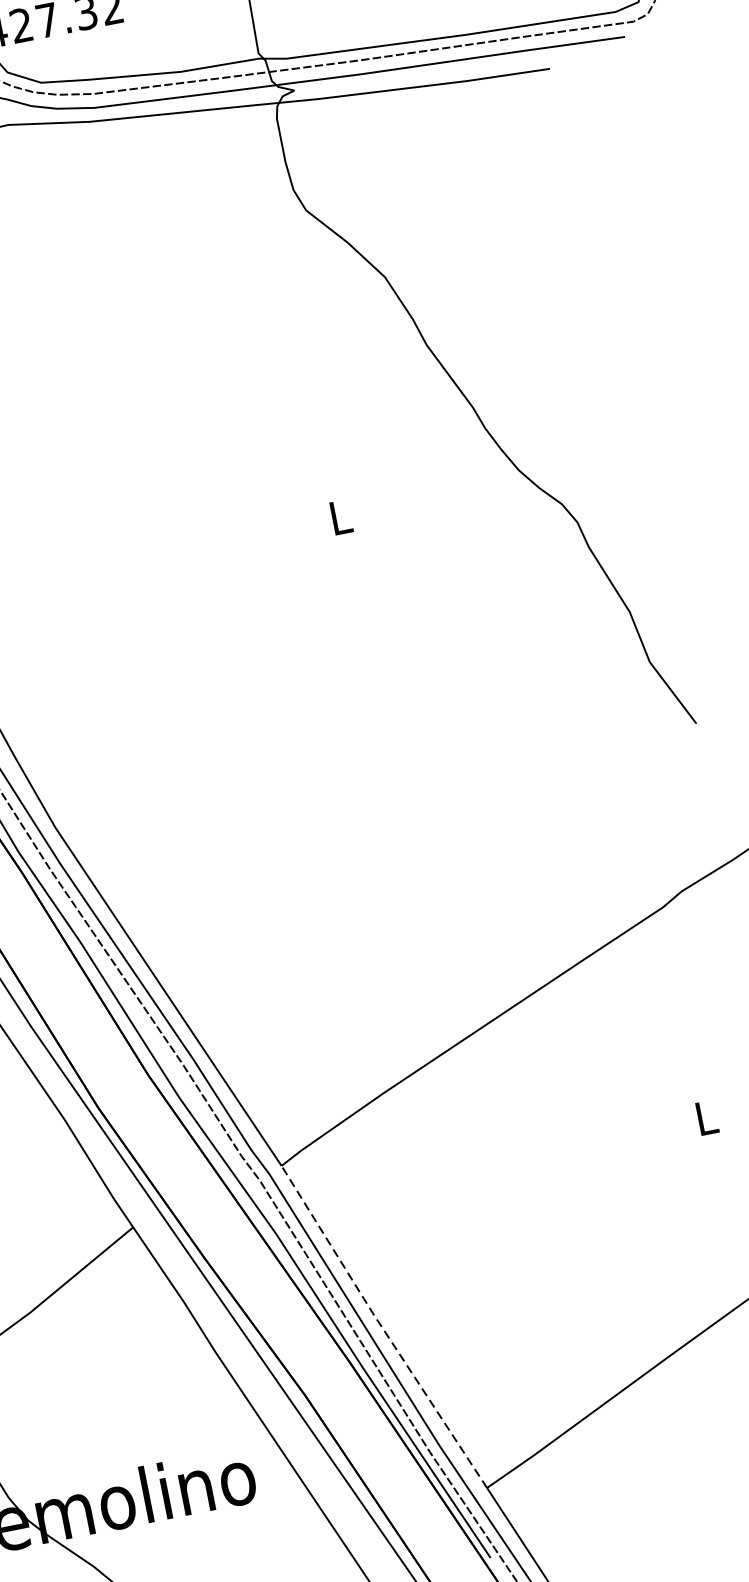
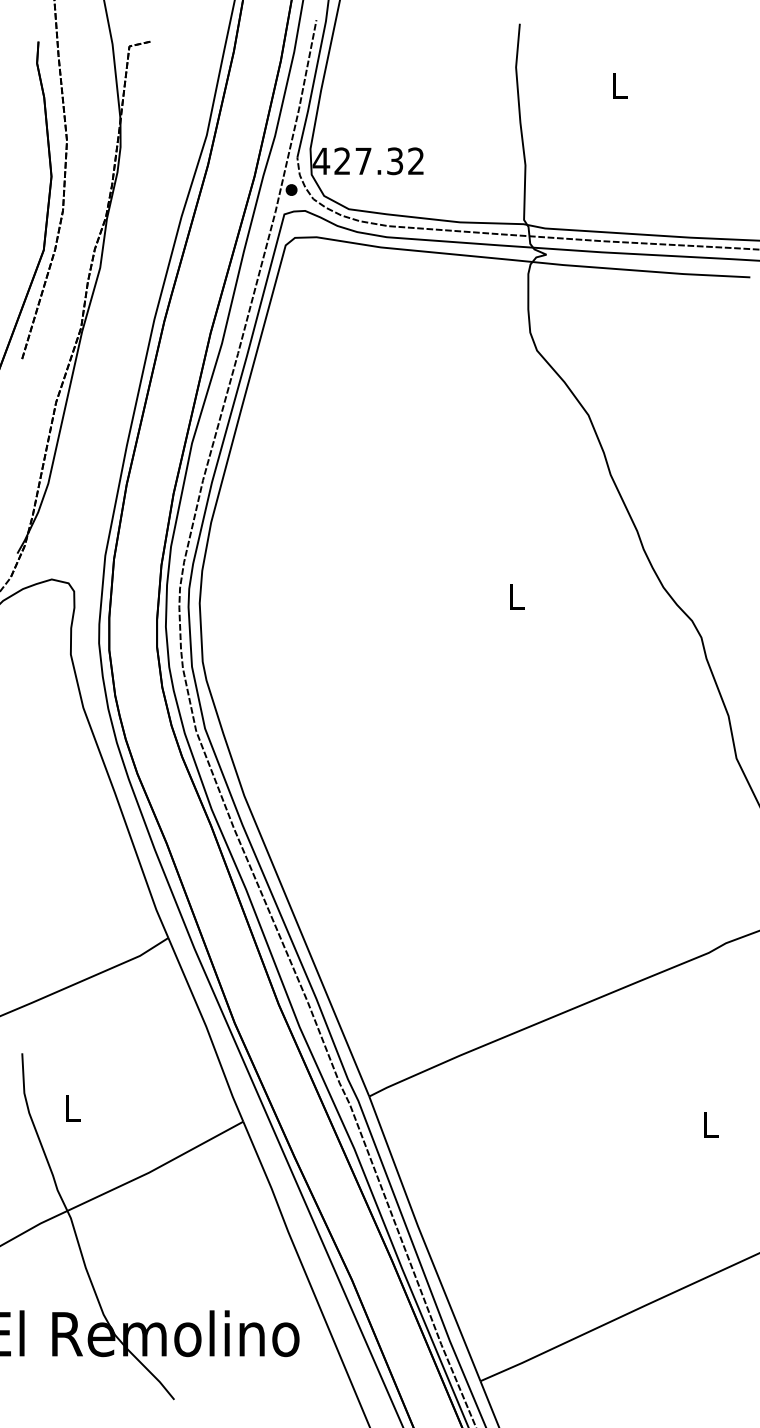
line: (382, 1328) -> (423, 1239), dashed -> solid

